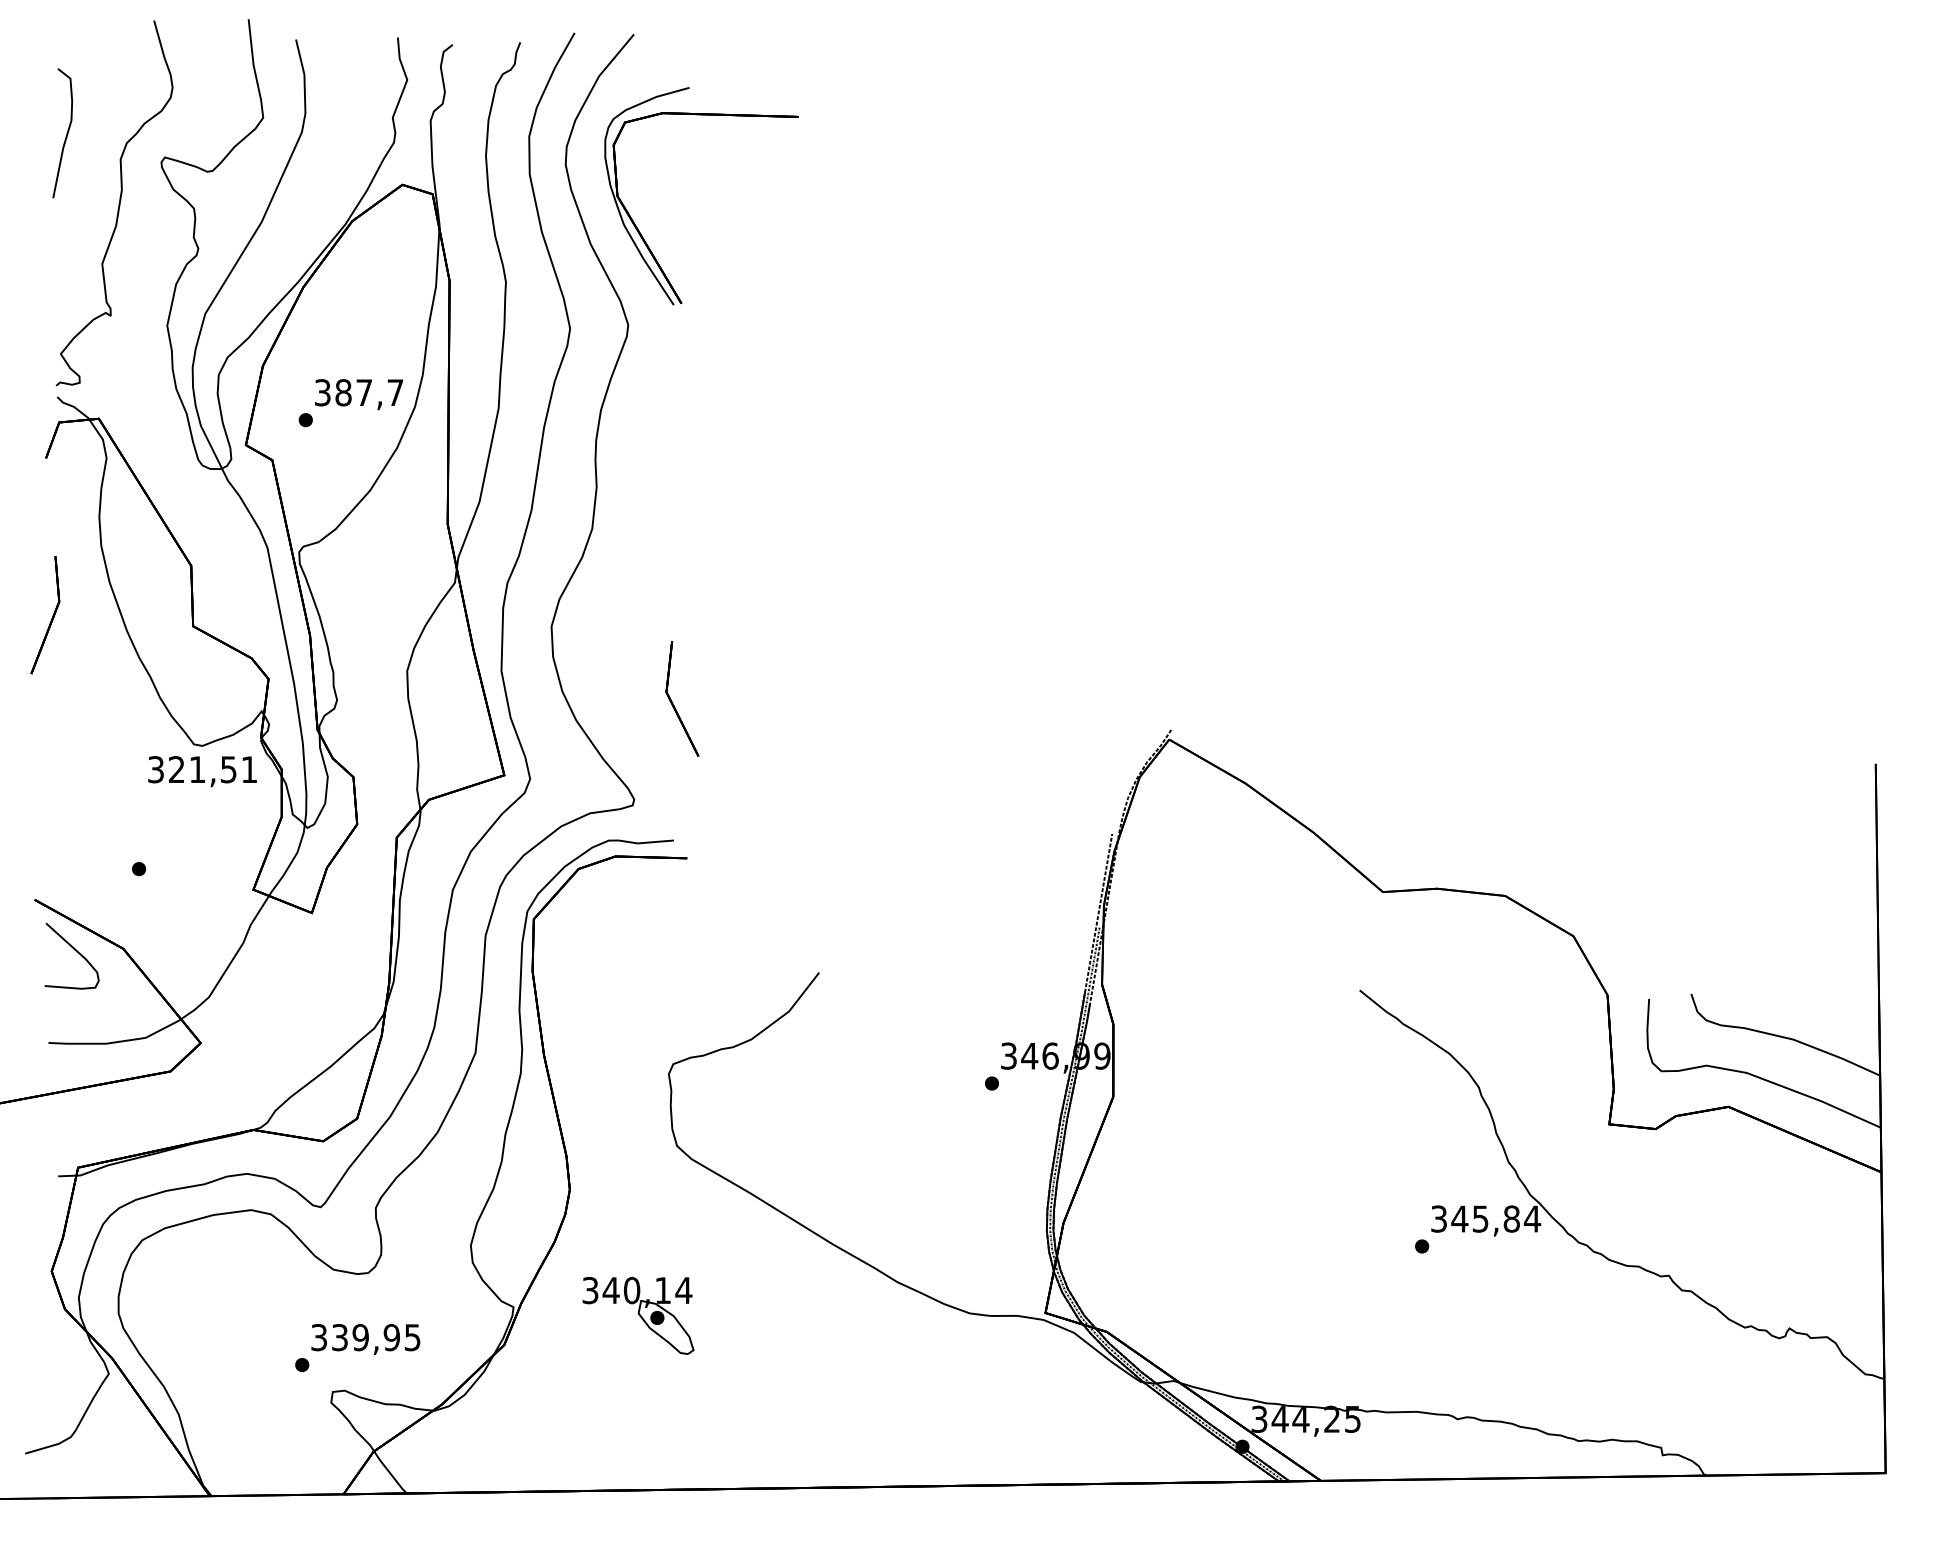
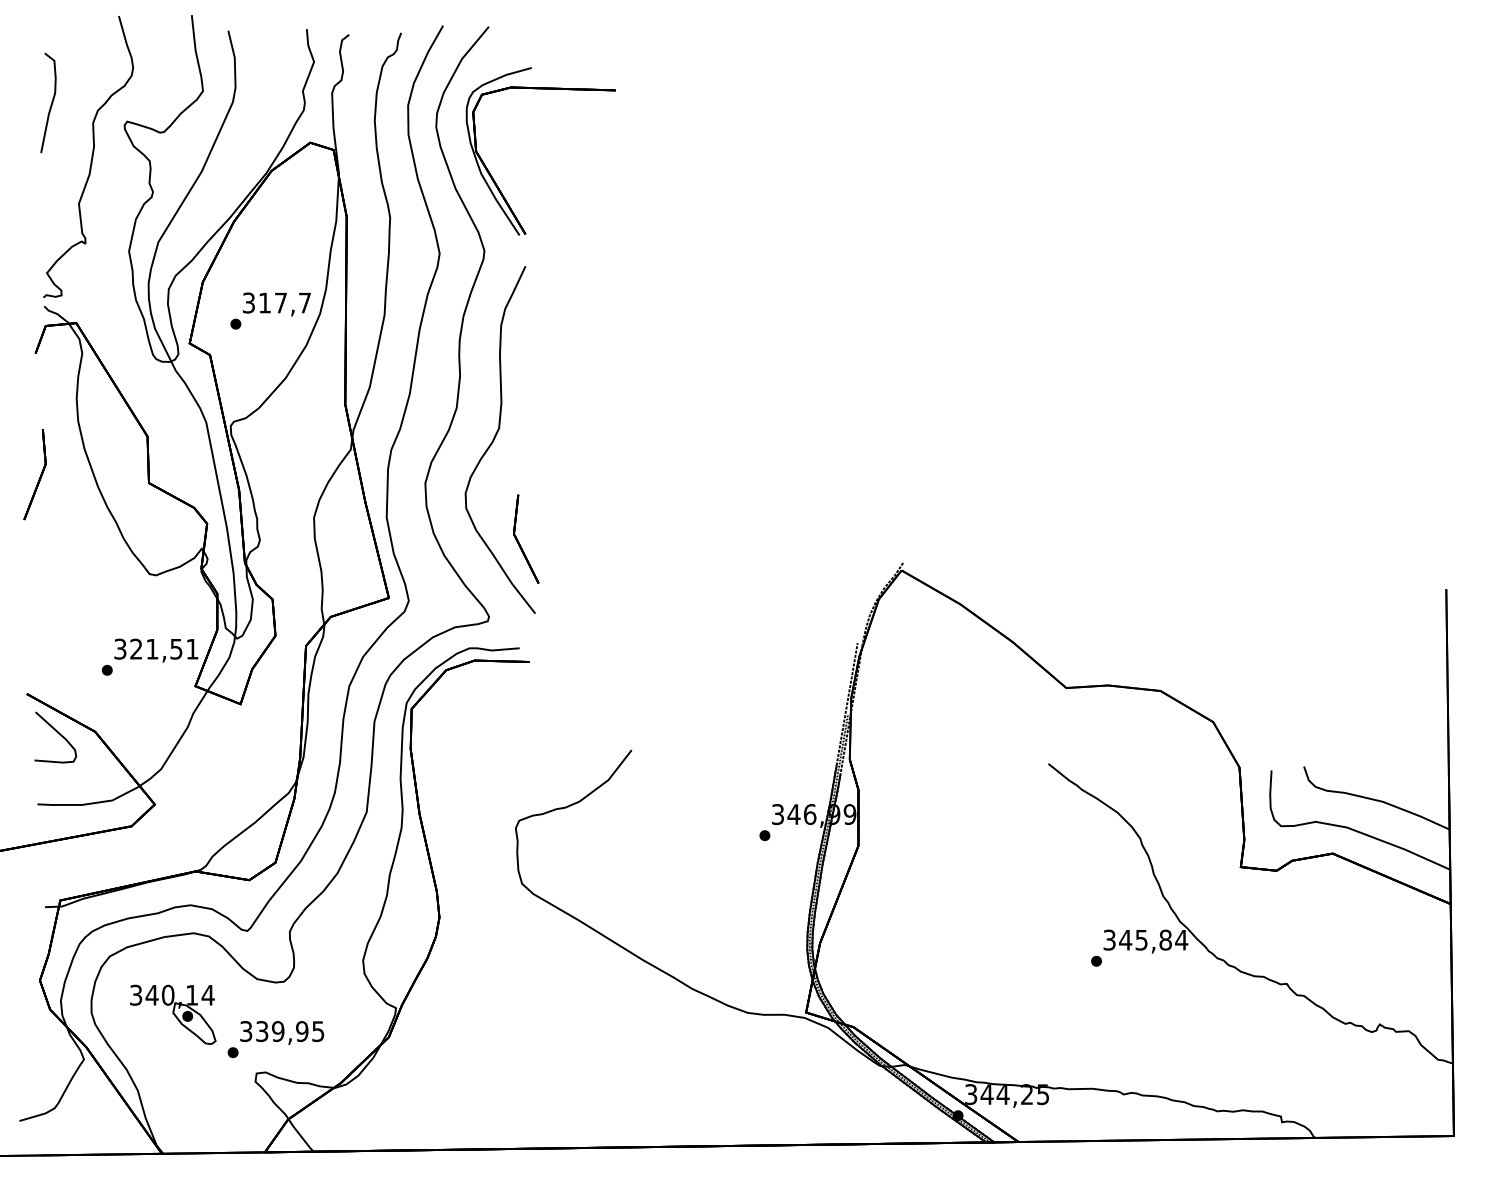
text: (343, 392) -> (264, 302), 387,7 -> 317,7
curve: (642, 567) -> (495, 437), added
text: (202, 771) -> (156, 650), moved
part: (638, 1315) -> (173, 1014), moved

